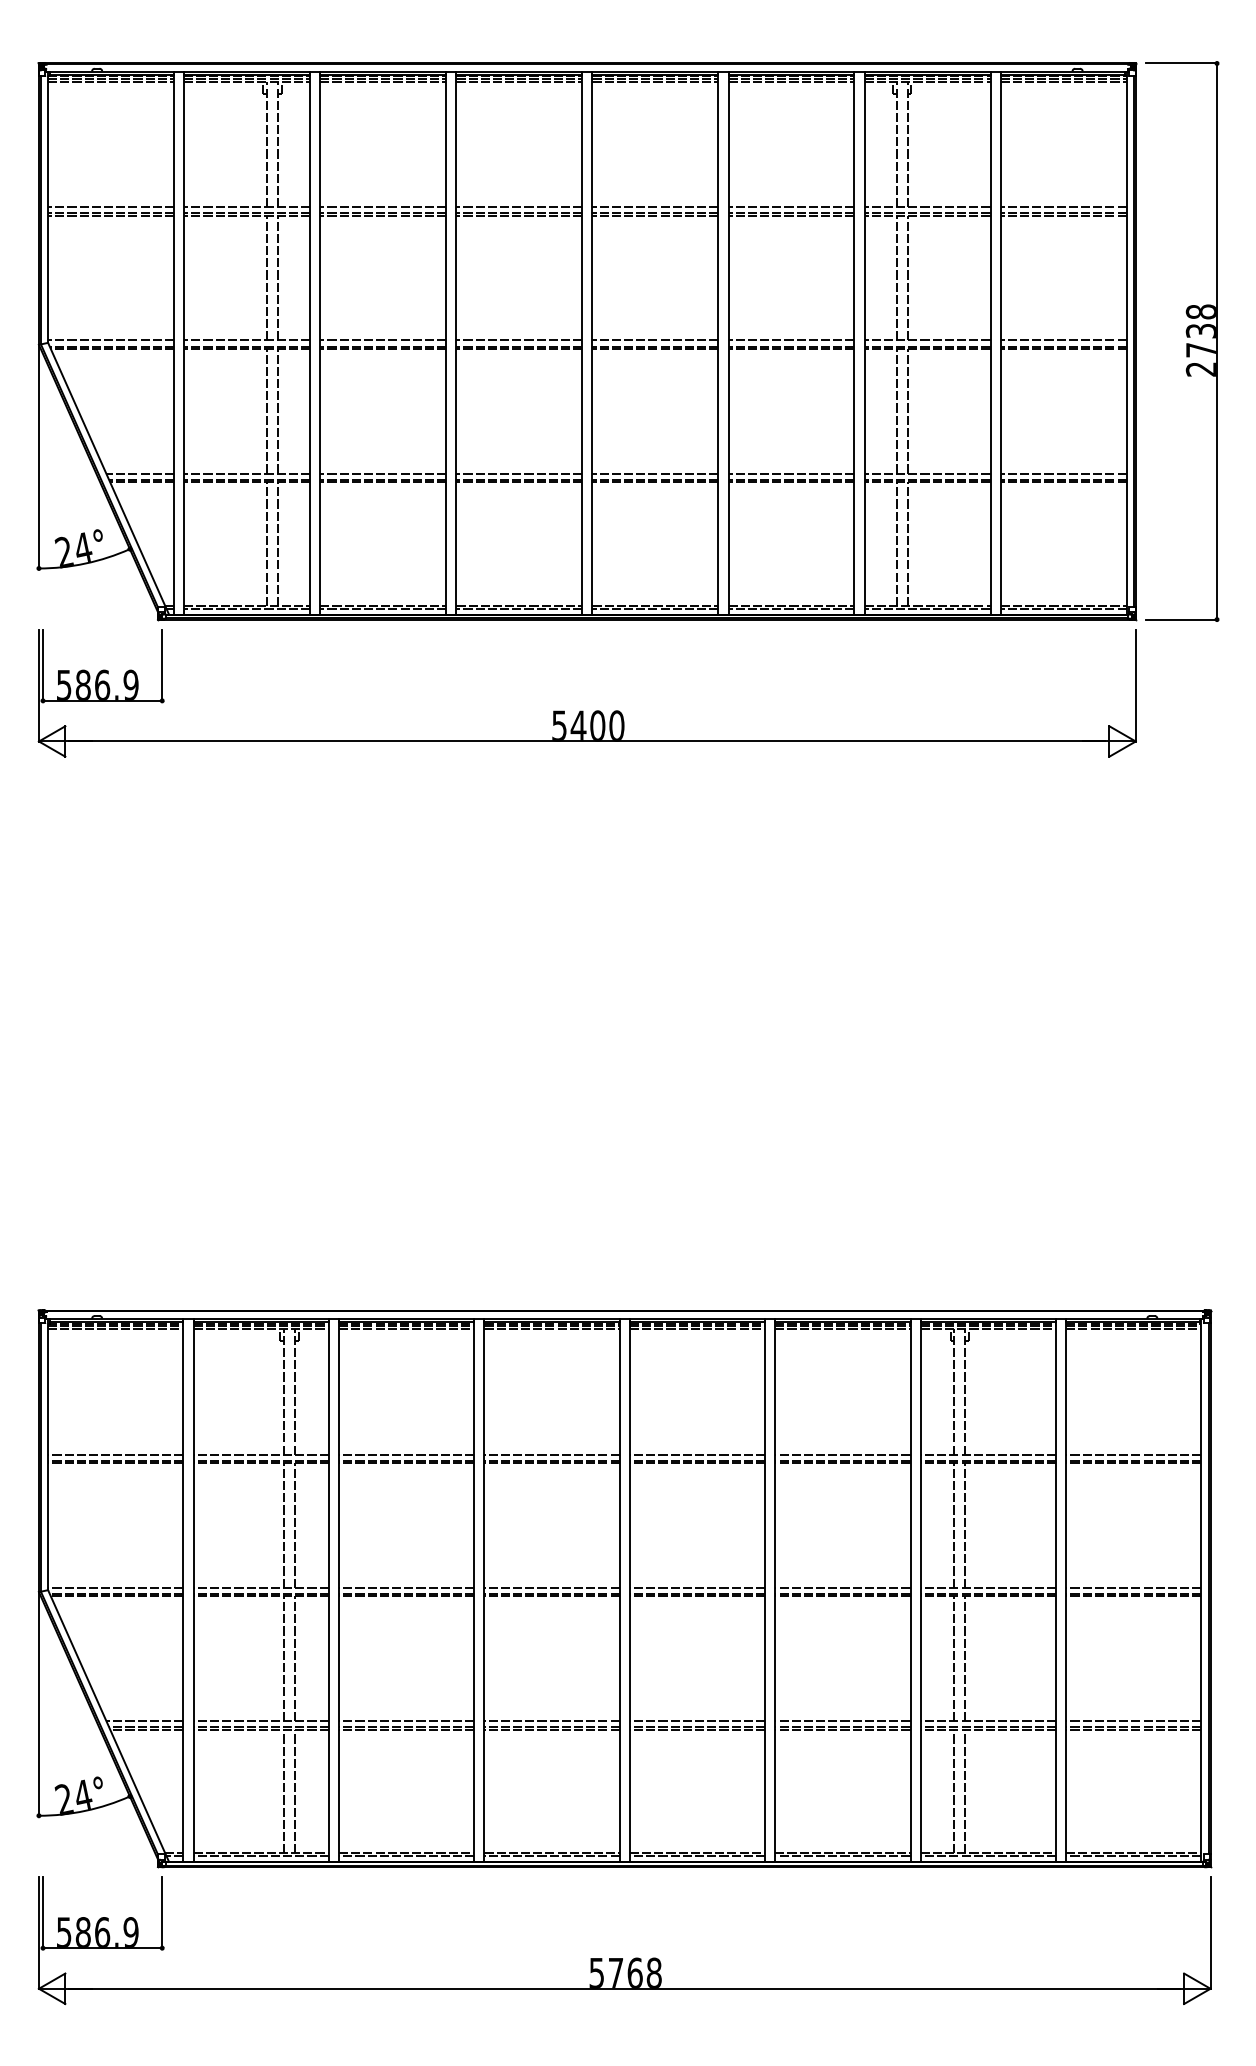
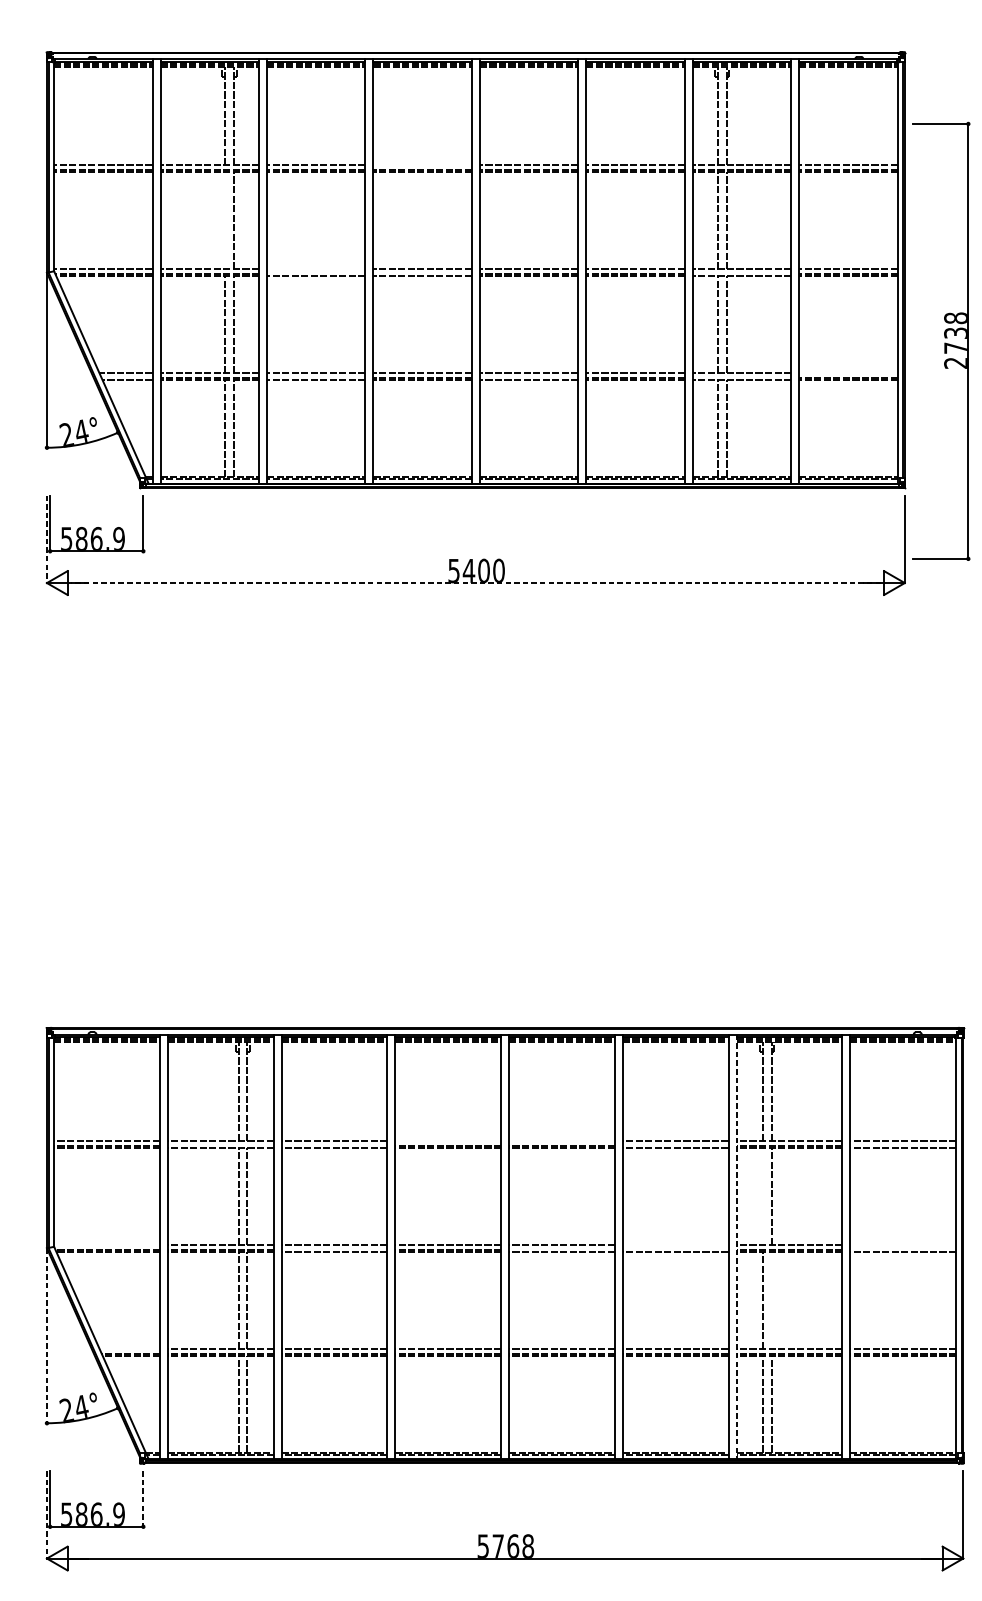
line: (519, 207) -> (422, 165), removed
line: (266, 278) -> (224, 220), removed
line: (383, 340) -> (316, 269), removed
part: (1182, 341) -> (941, 341), moved
line: (383, 346) -> (316, 274), removed
line: (519, 346) -> (422, 274), removed
line: (927, 346) -> (741, 274), removed
line: (1063, 473) -> (848, 373), removed
line: (141, 479) -> (127, 378), removed
line: (383, 479) -> (316, 378), removed
line: (655, 479) -> (529, 378), removed
line: (927, 479) -> (741, 378), removed
line: (38, 685) -> (46, 539), solid -> dashed
line: (587, 741) -> (475, 583), solid -> dashed
line: (551, 1454) -> (447, 1140), removed
line: (697, 1454) -> (562, 1140), removed
line: (260, 1460) -> (220, 1145), removed
line: (406, 1460) -> (334, 1145), removed
line: (842, 1460) -> (675, 1145), removed
line: (1133, 1460) -> (903, 1145), removed
line: (954, 1525) -> (763, 1196), removed
line: (115, 1587) -> (106, 1244), removed
line: (842, 1587) -> (675, 1244), removed
line: (1133, 1587) -> (903, 1244), removed
line: (920, 1590) -> (736, 1247), solid -> dashed
line: (406, 1593) -> (334, 1249), removed
line: (697, 1593) -> (562, 1249), removed
line: (842, 1593) -> (675, 1249), removed
line: (1133, 1593) -> (903, 1249), removed
line: (965, 1658) -> (771, 1300), removed
line: (38, 1704) -> (46, 1336), solid -> dashed
line: (144, 1720) -> (129, 1348), removed
line: (162, 1912) -> (143, 1498), solid -> dashed
line: (38, 1933) -> (46, 1515), solid -> dashed

